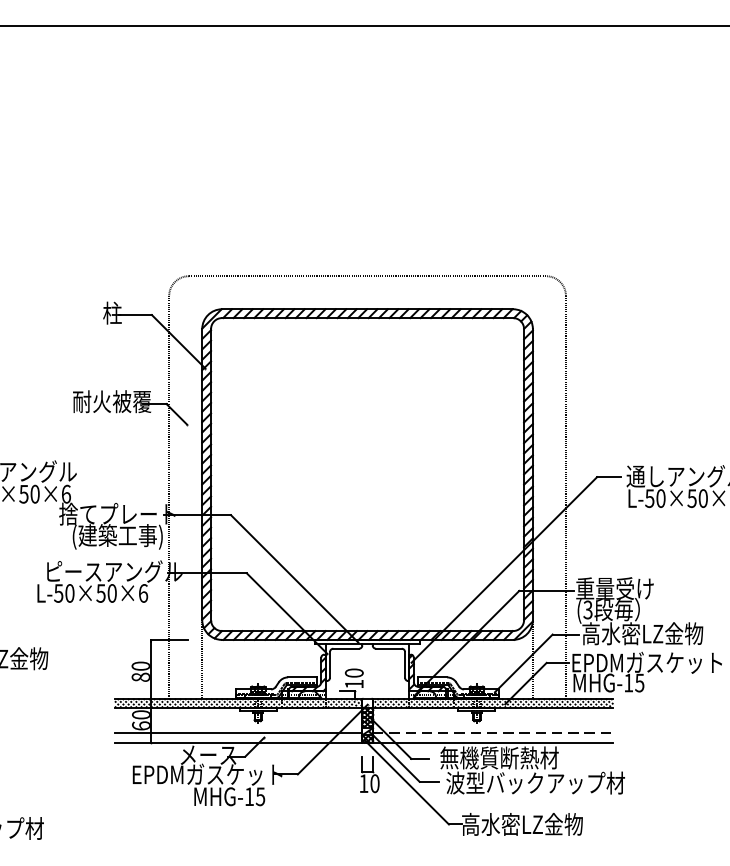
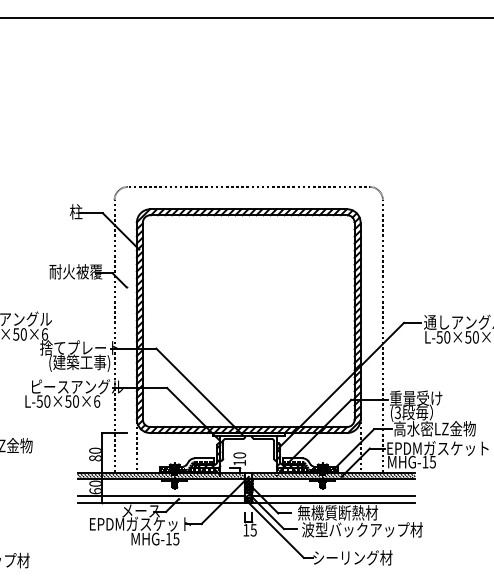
line: (494, 733) -> (334, 496), dashed -> solid
text: (374, 782) -> (253, 529), 10 -> 15
text: (522, 823) -> (353, 557), 高水密LZ金物 -> シーリング材

